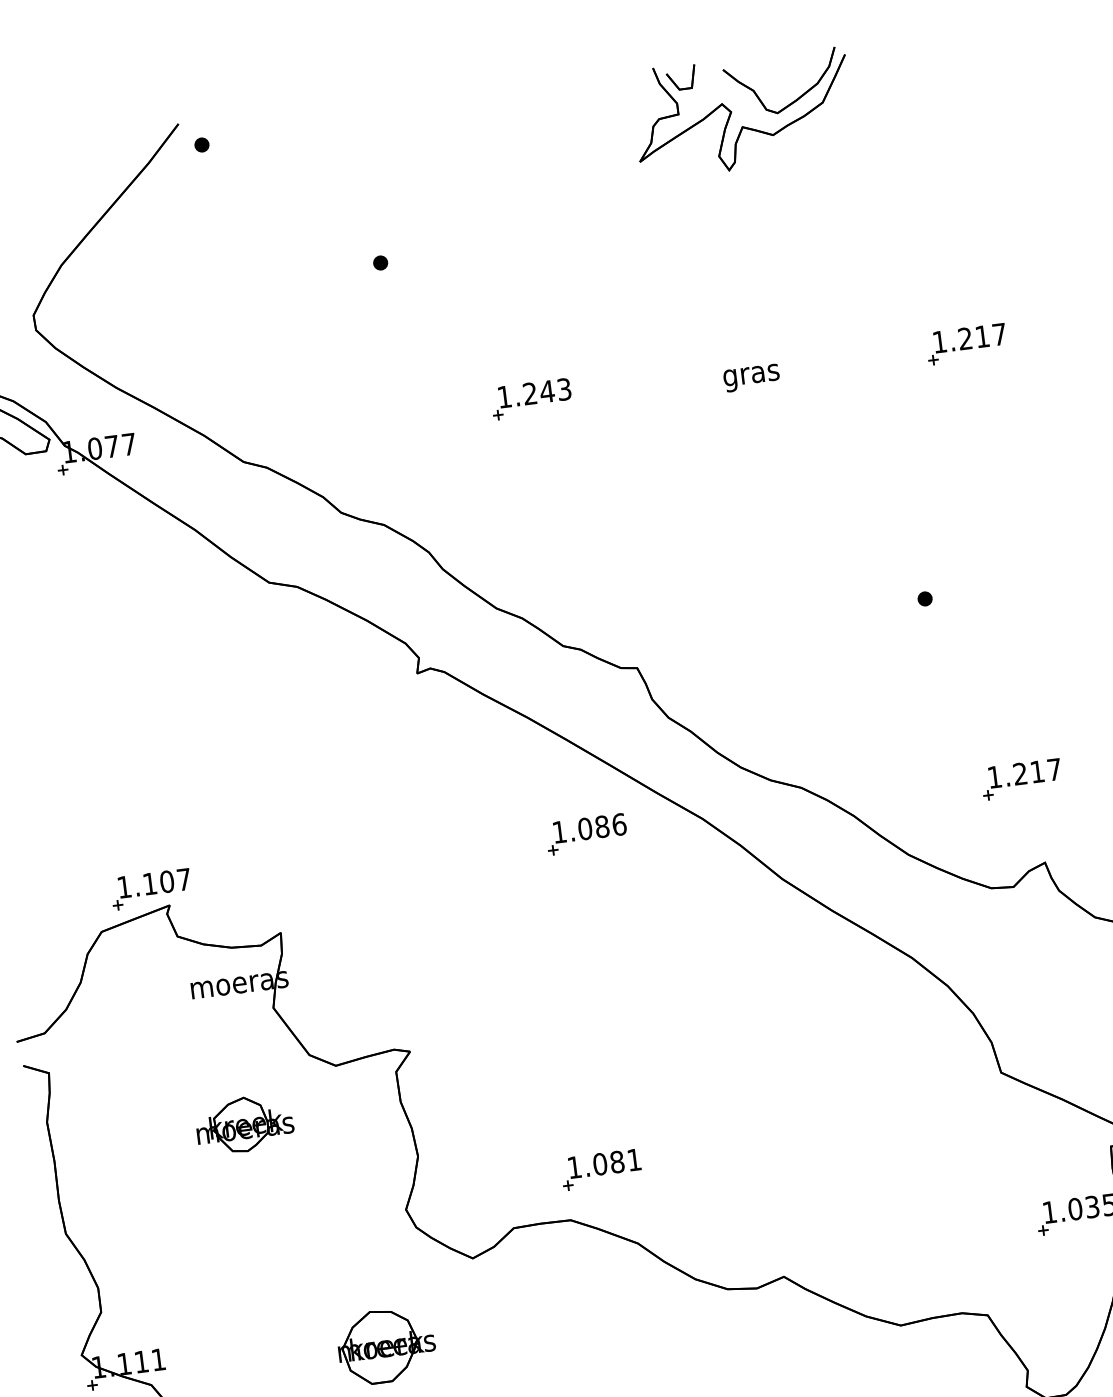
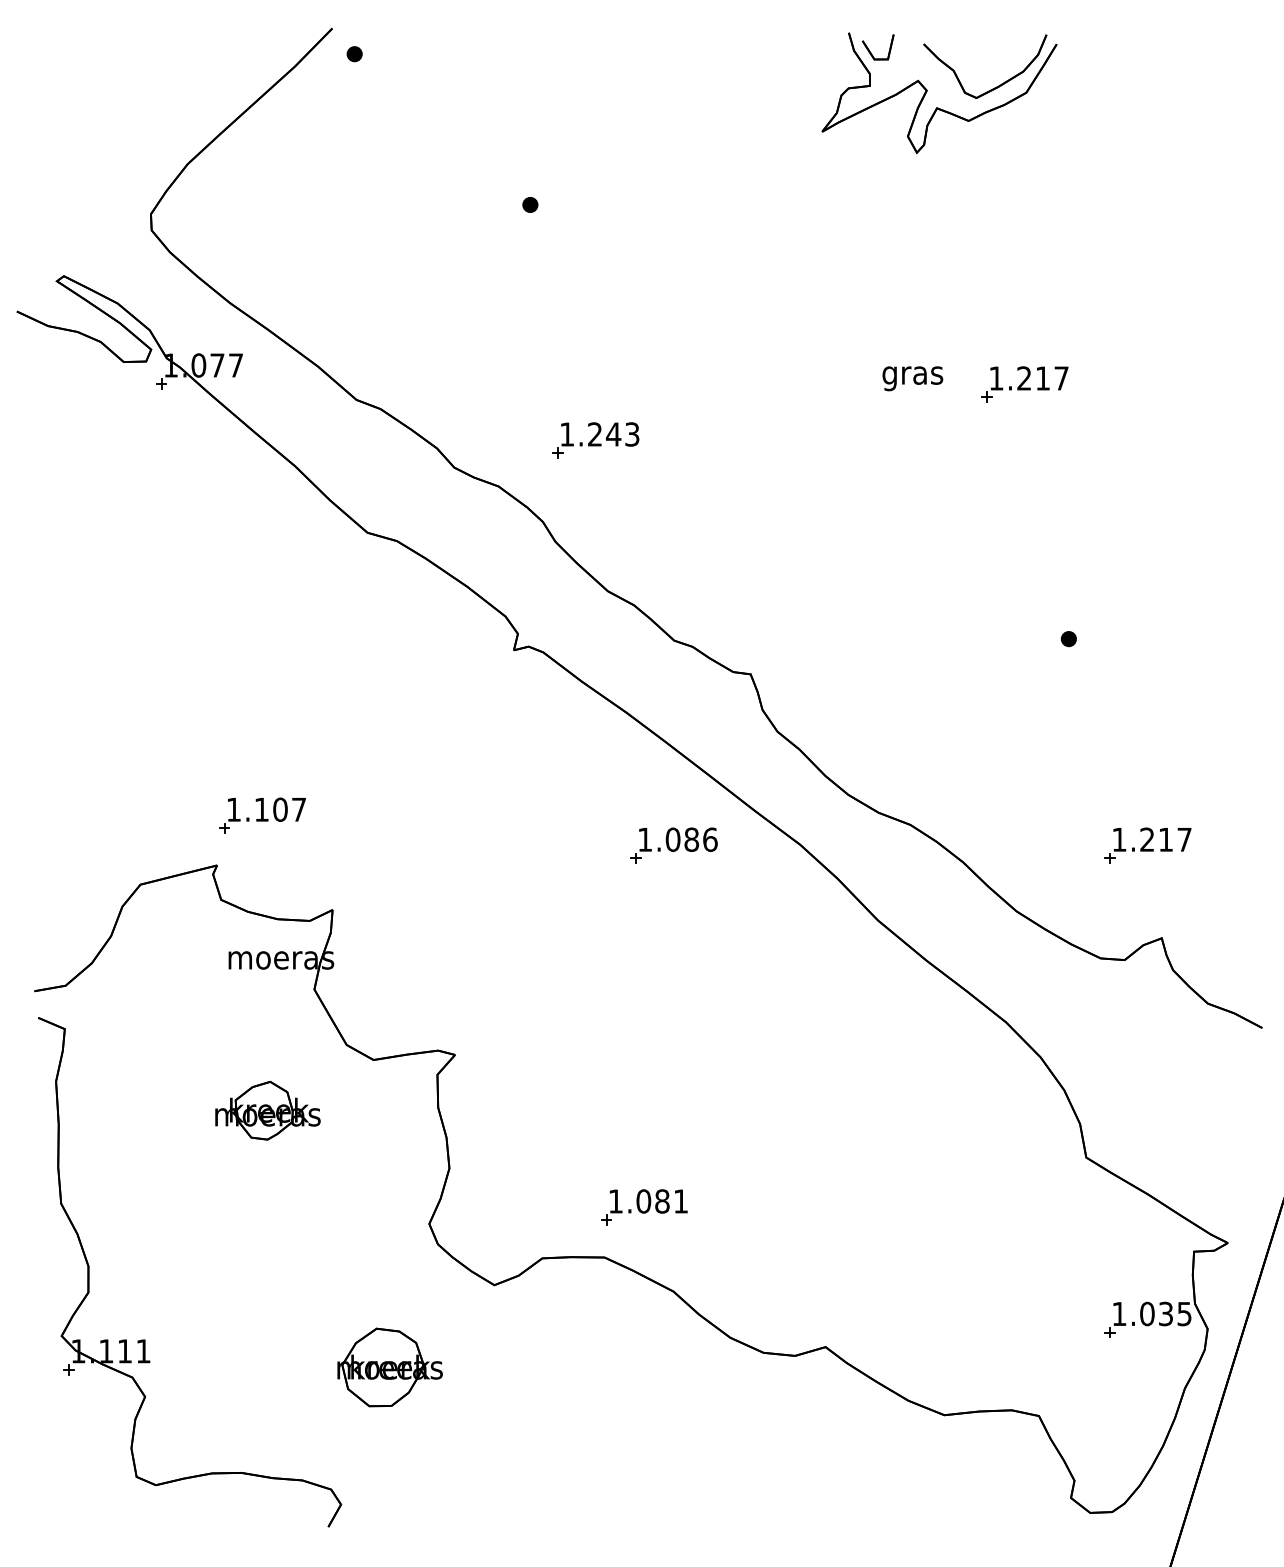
part: (966, 344) -> (1024, 384), moved
part: (531, 399) -> (595, 440), moved
part: (151, 889) -> (262, 815), moved

